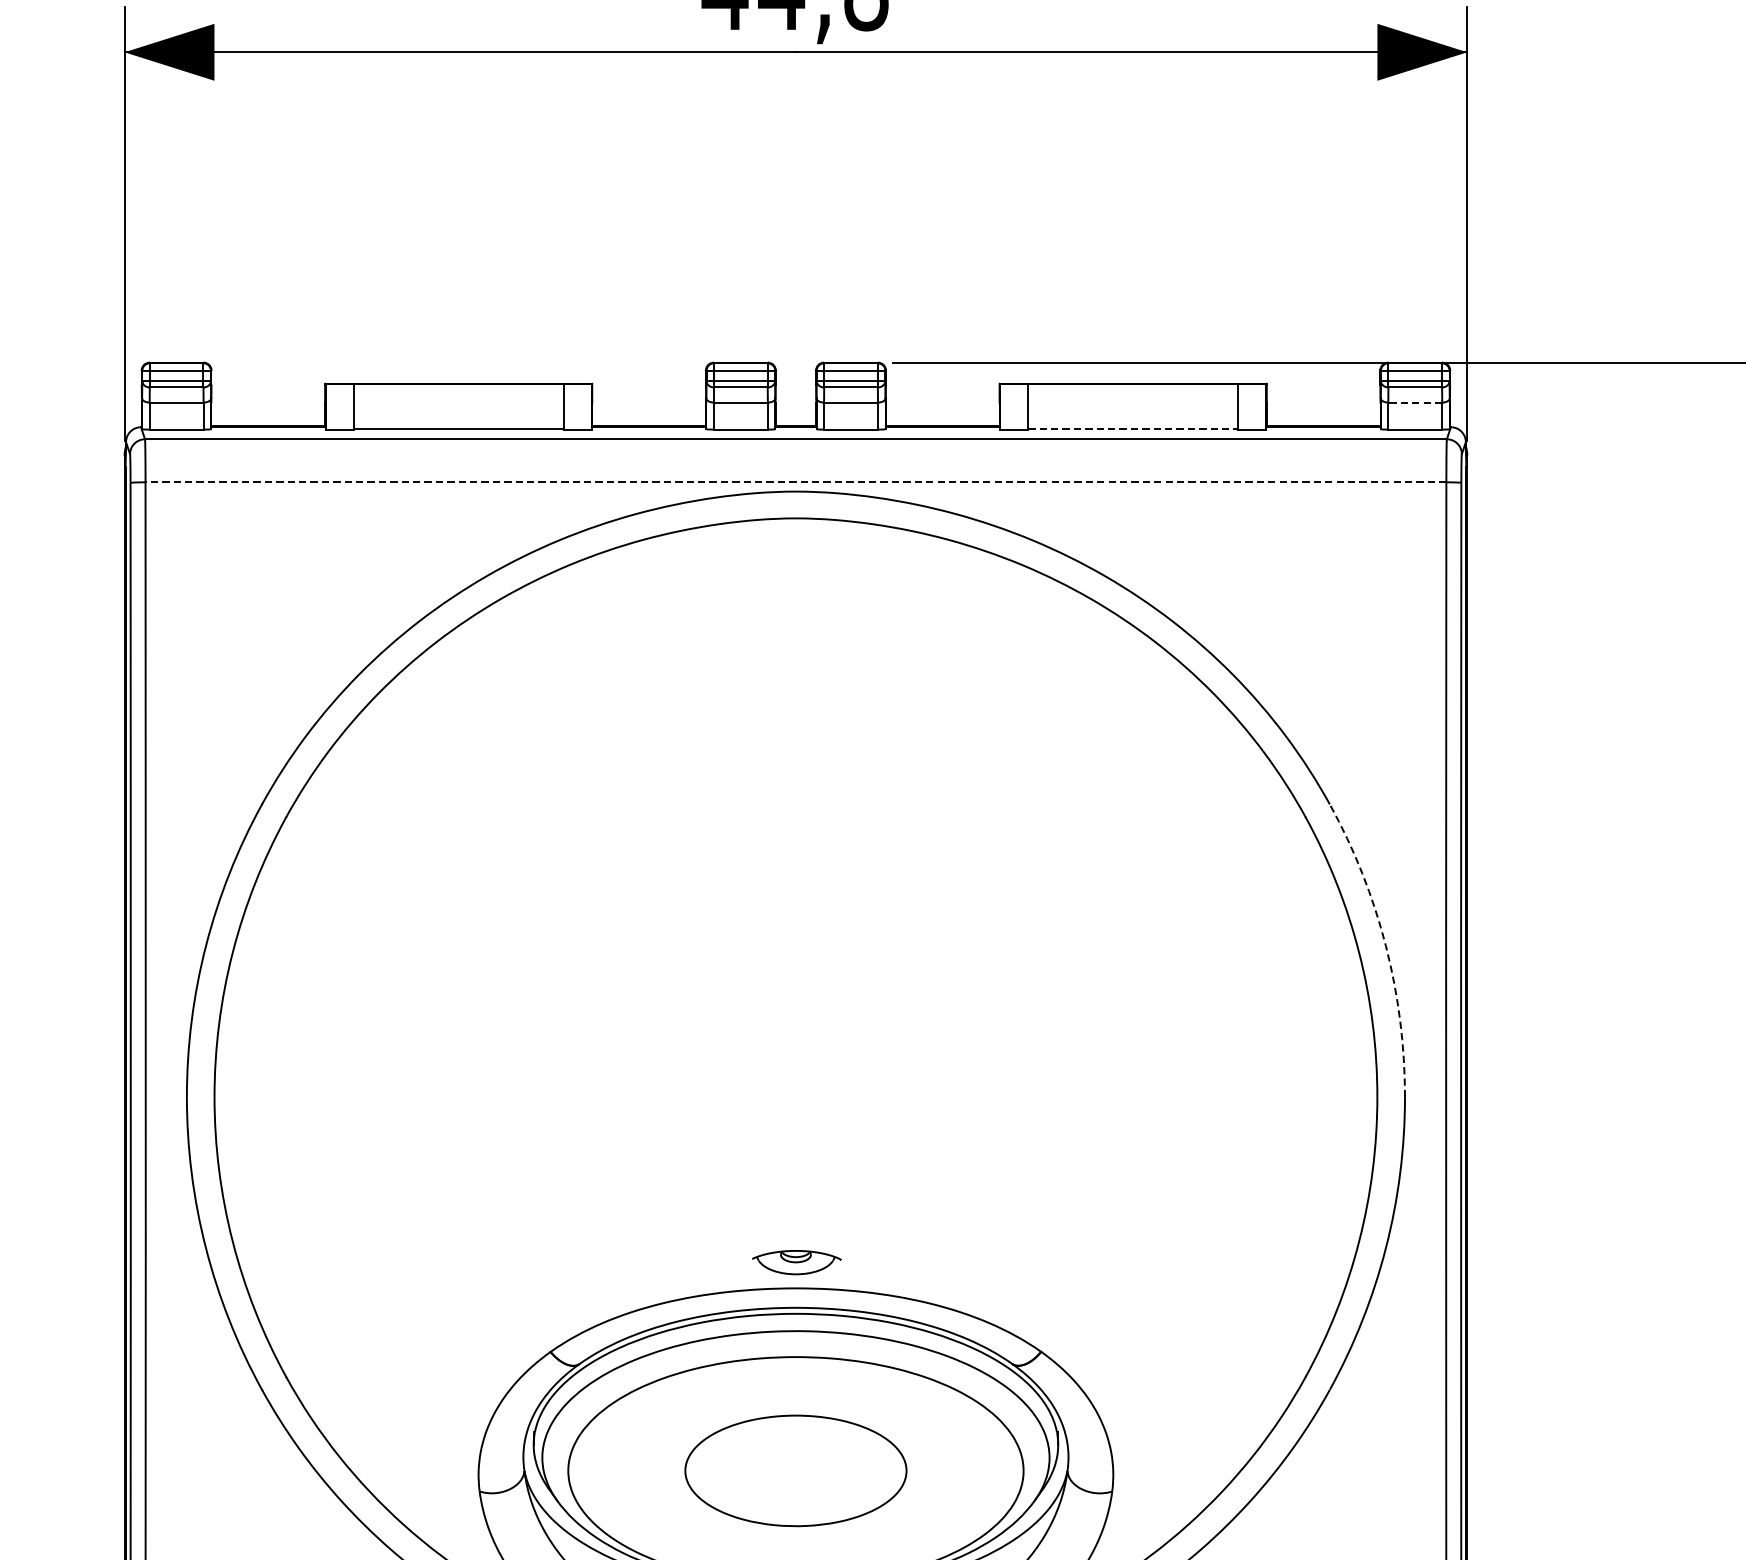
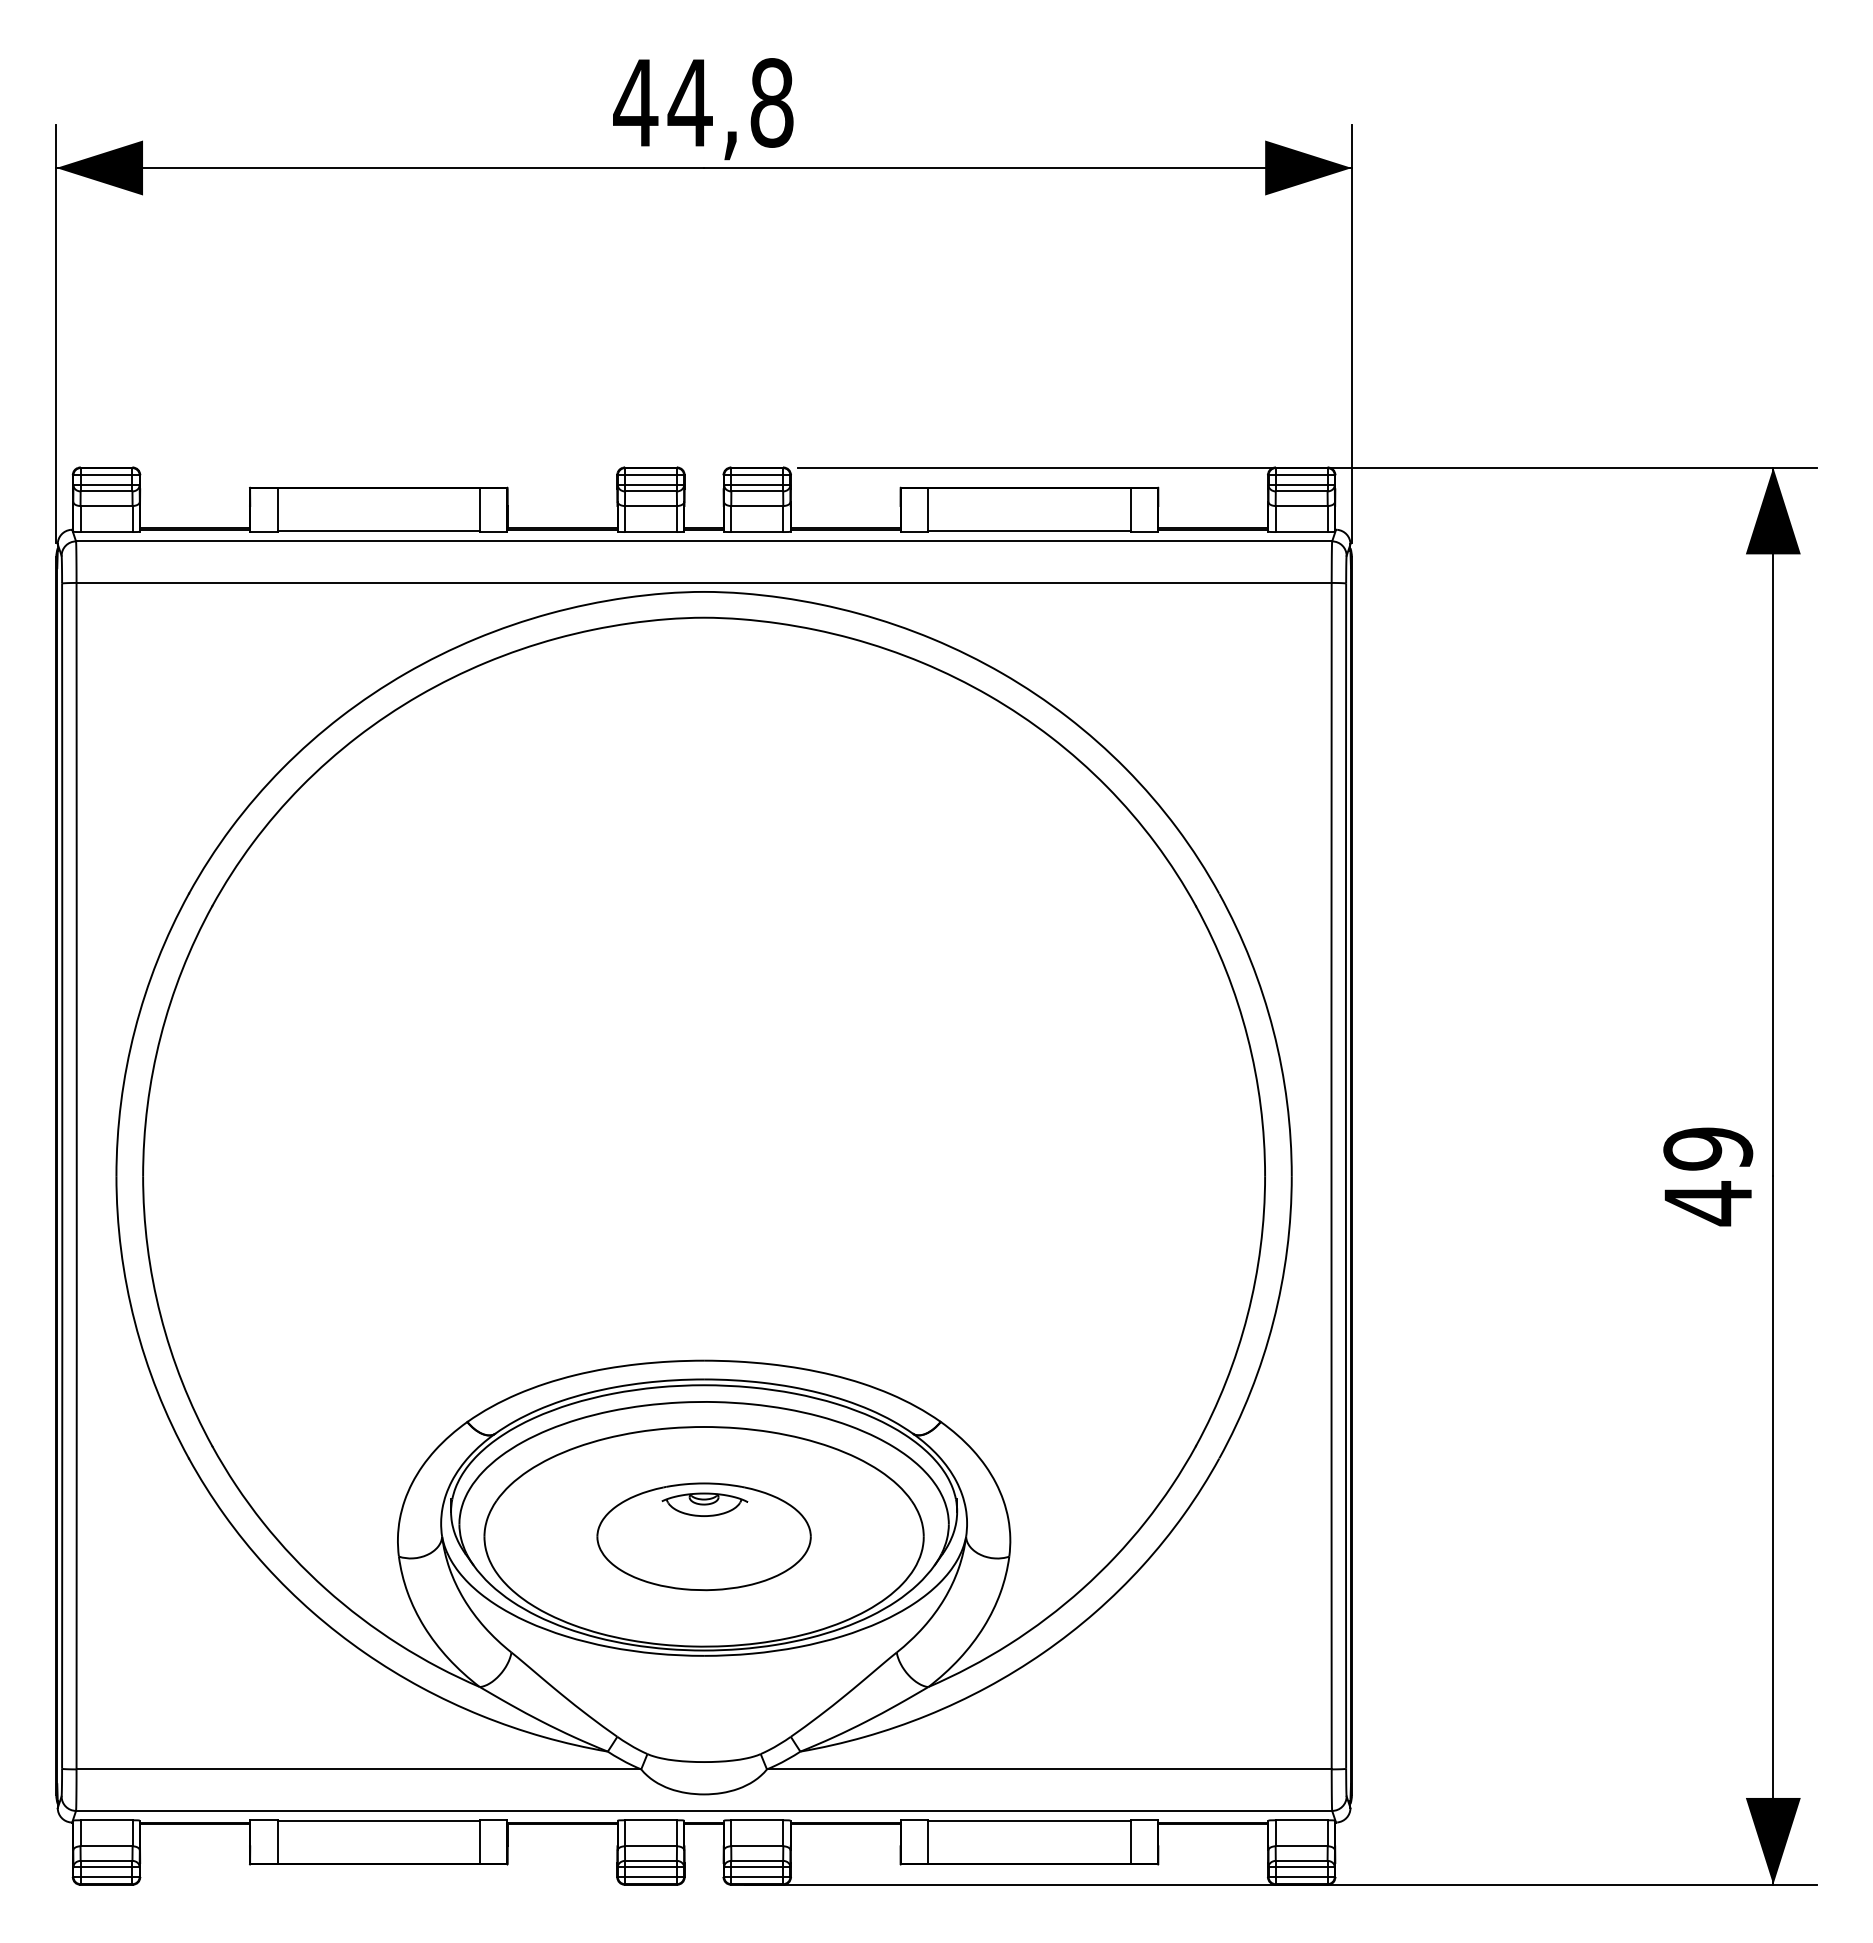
line: (1415, 403) -> (1301, 506), dashed -> solid
line: (1133, 429) -> (1029, 531), dashed -> solid
line: (796, 481) -> (704, 582), dashed -> solid
arc: (1386, 946) -> (1273, 1030), dashed -> solid
part: (796, 1262) -> (704, 1504), moved

